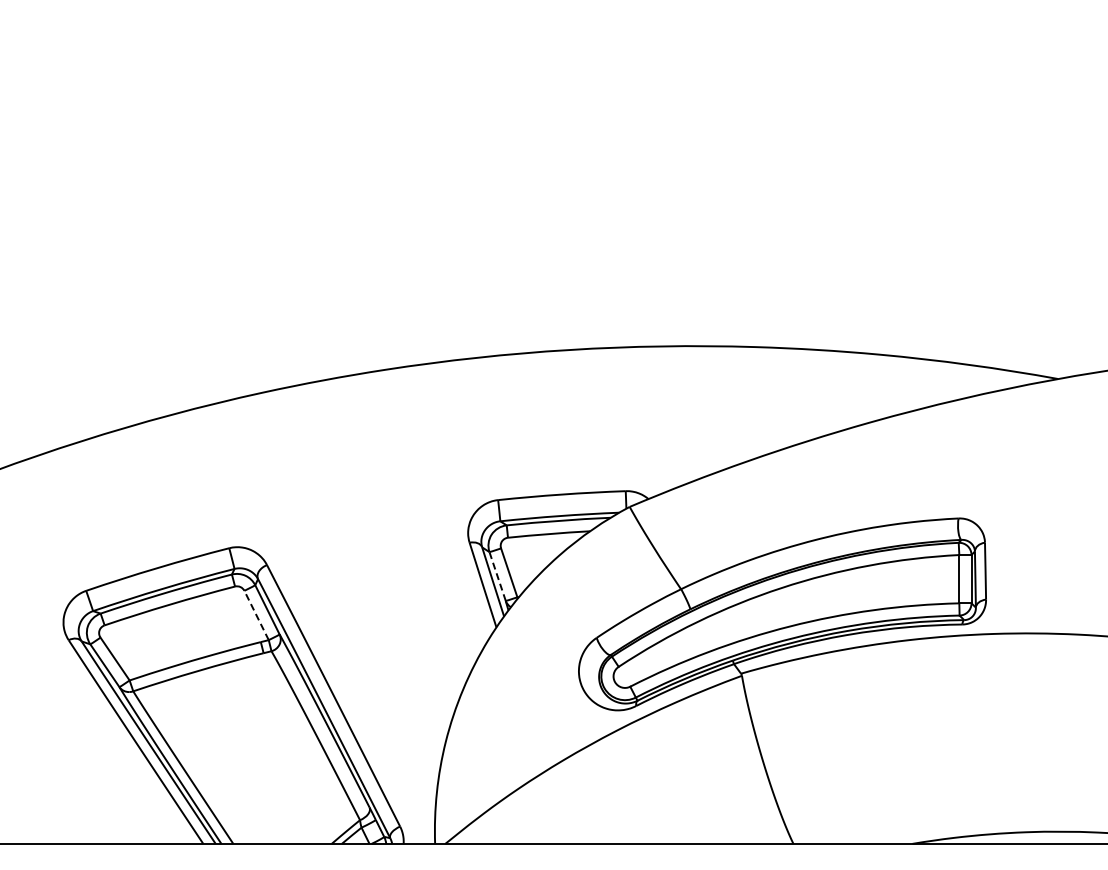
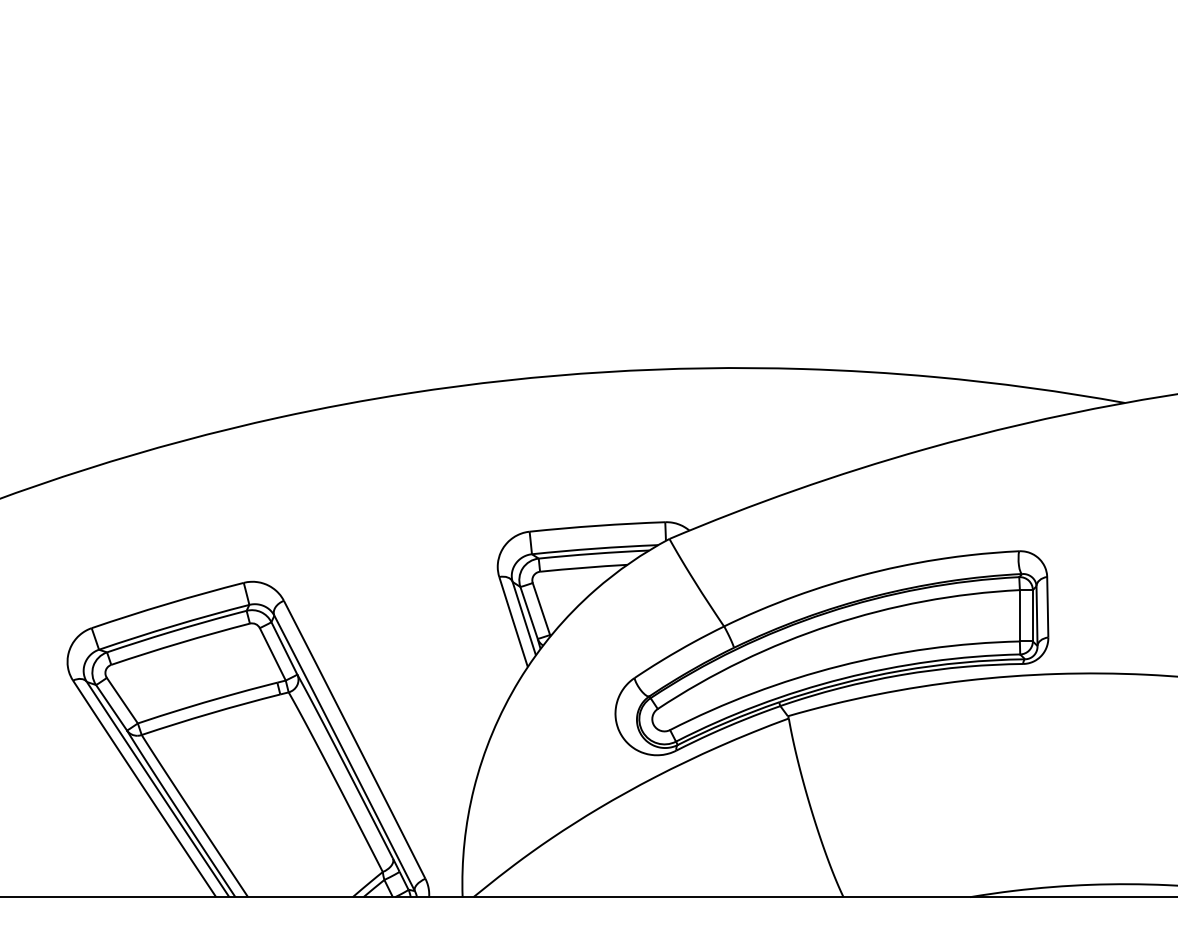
line: (497, 576) -> (528, 612), dashed -> solid
line: (256, 615) -> (272, 654), dashed -> solid

